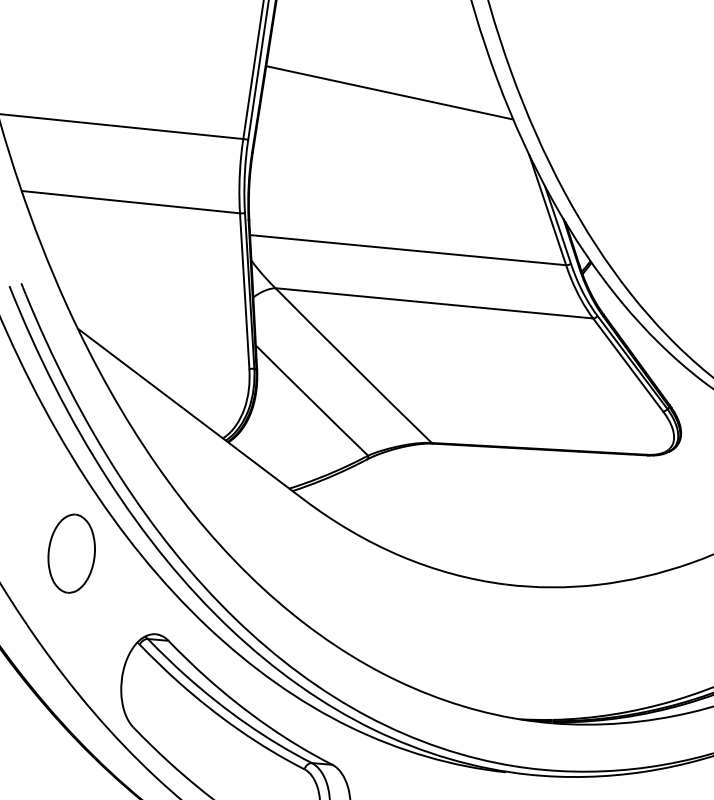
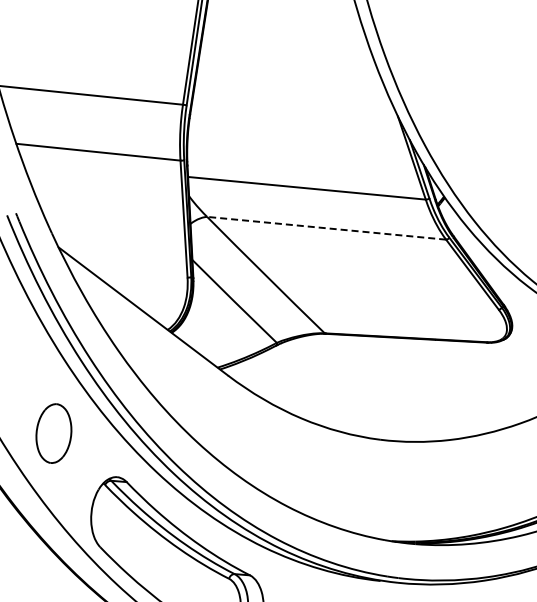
line: (390, 92) -> (293, 69), removed
line: (434, 303) -> (326, 228), solid -> dashed
part: (71, 553) -> (53, 433), moved

